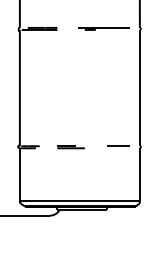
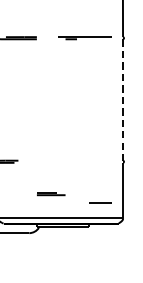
line: (139, 88) -> (122, 100), solid -> dashed
line: (118, 145) -> (100, 202), moved
part: (70, 147) -> (50, 194), moved

